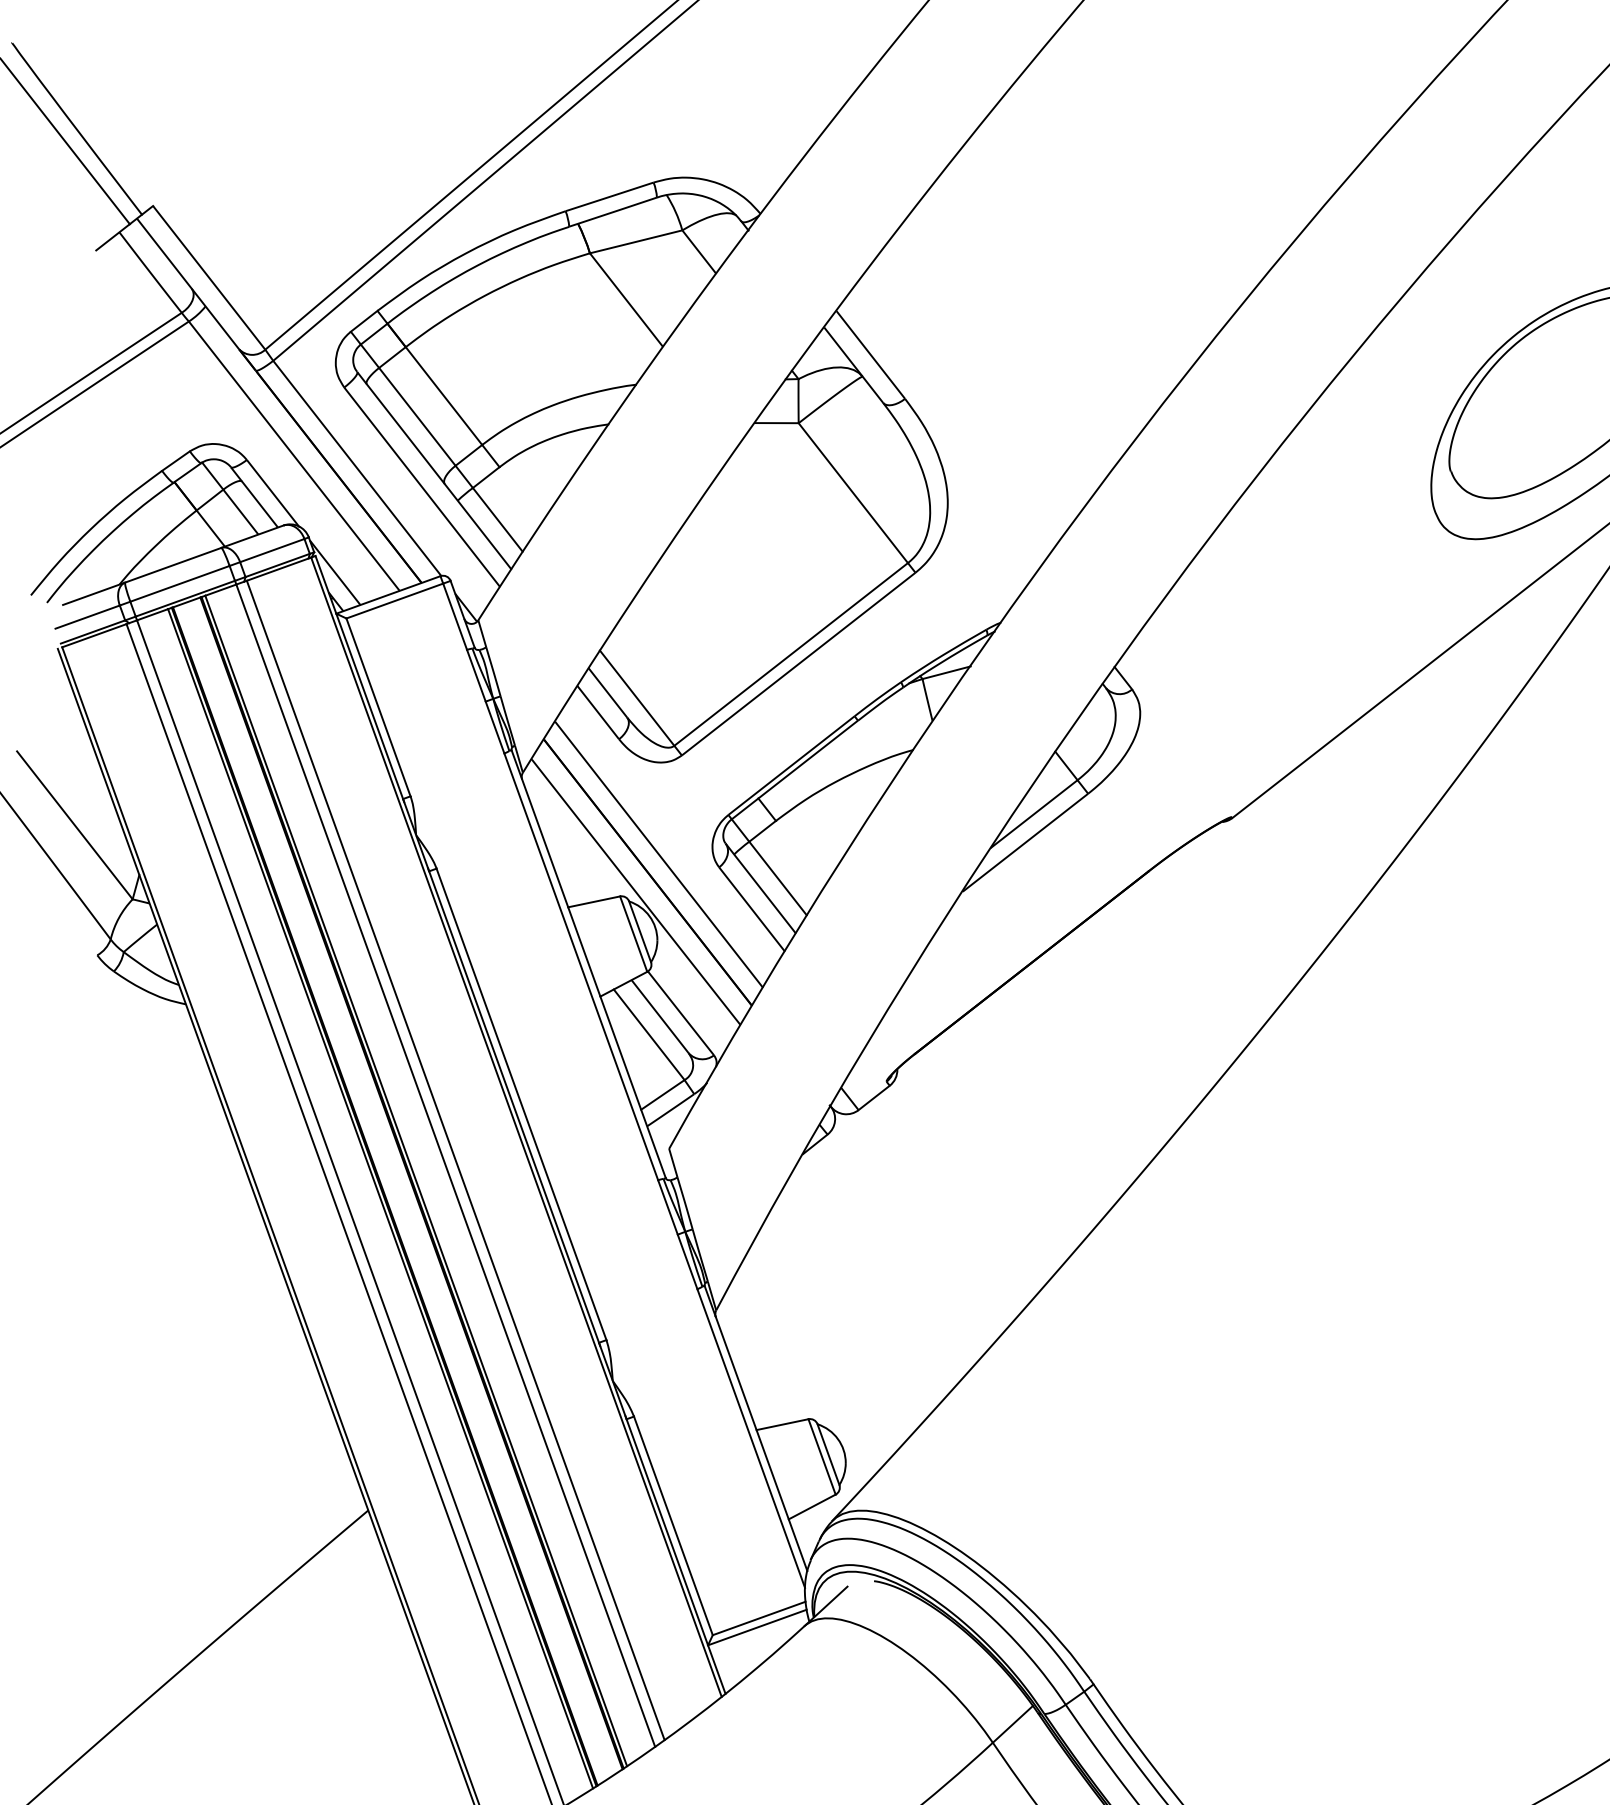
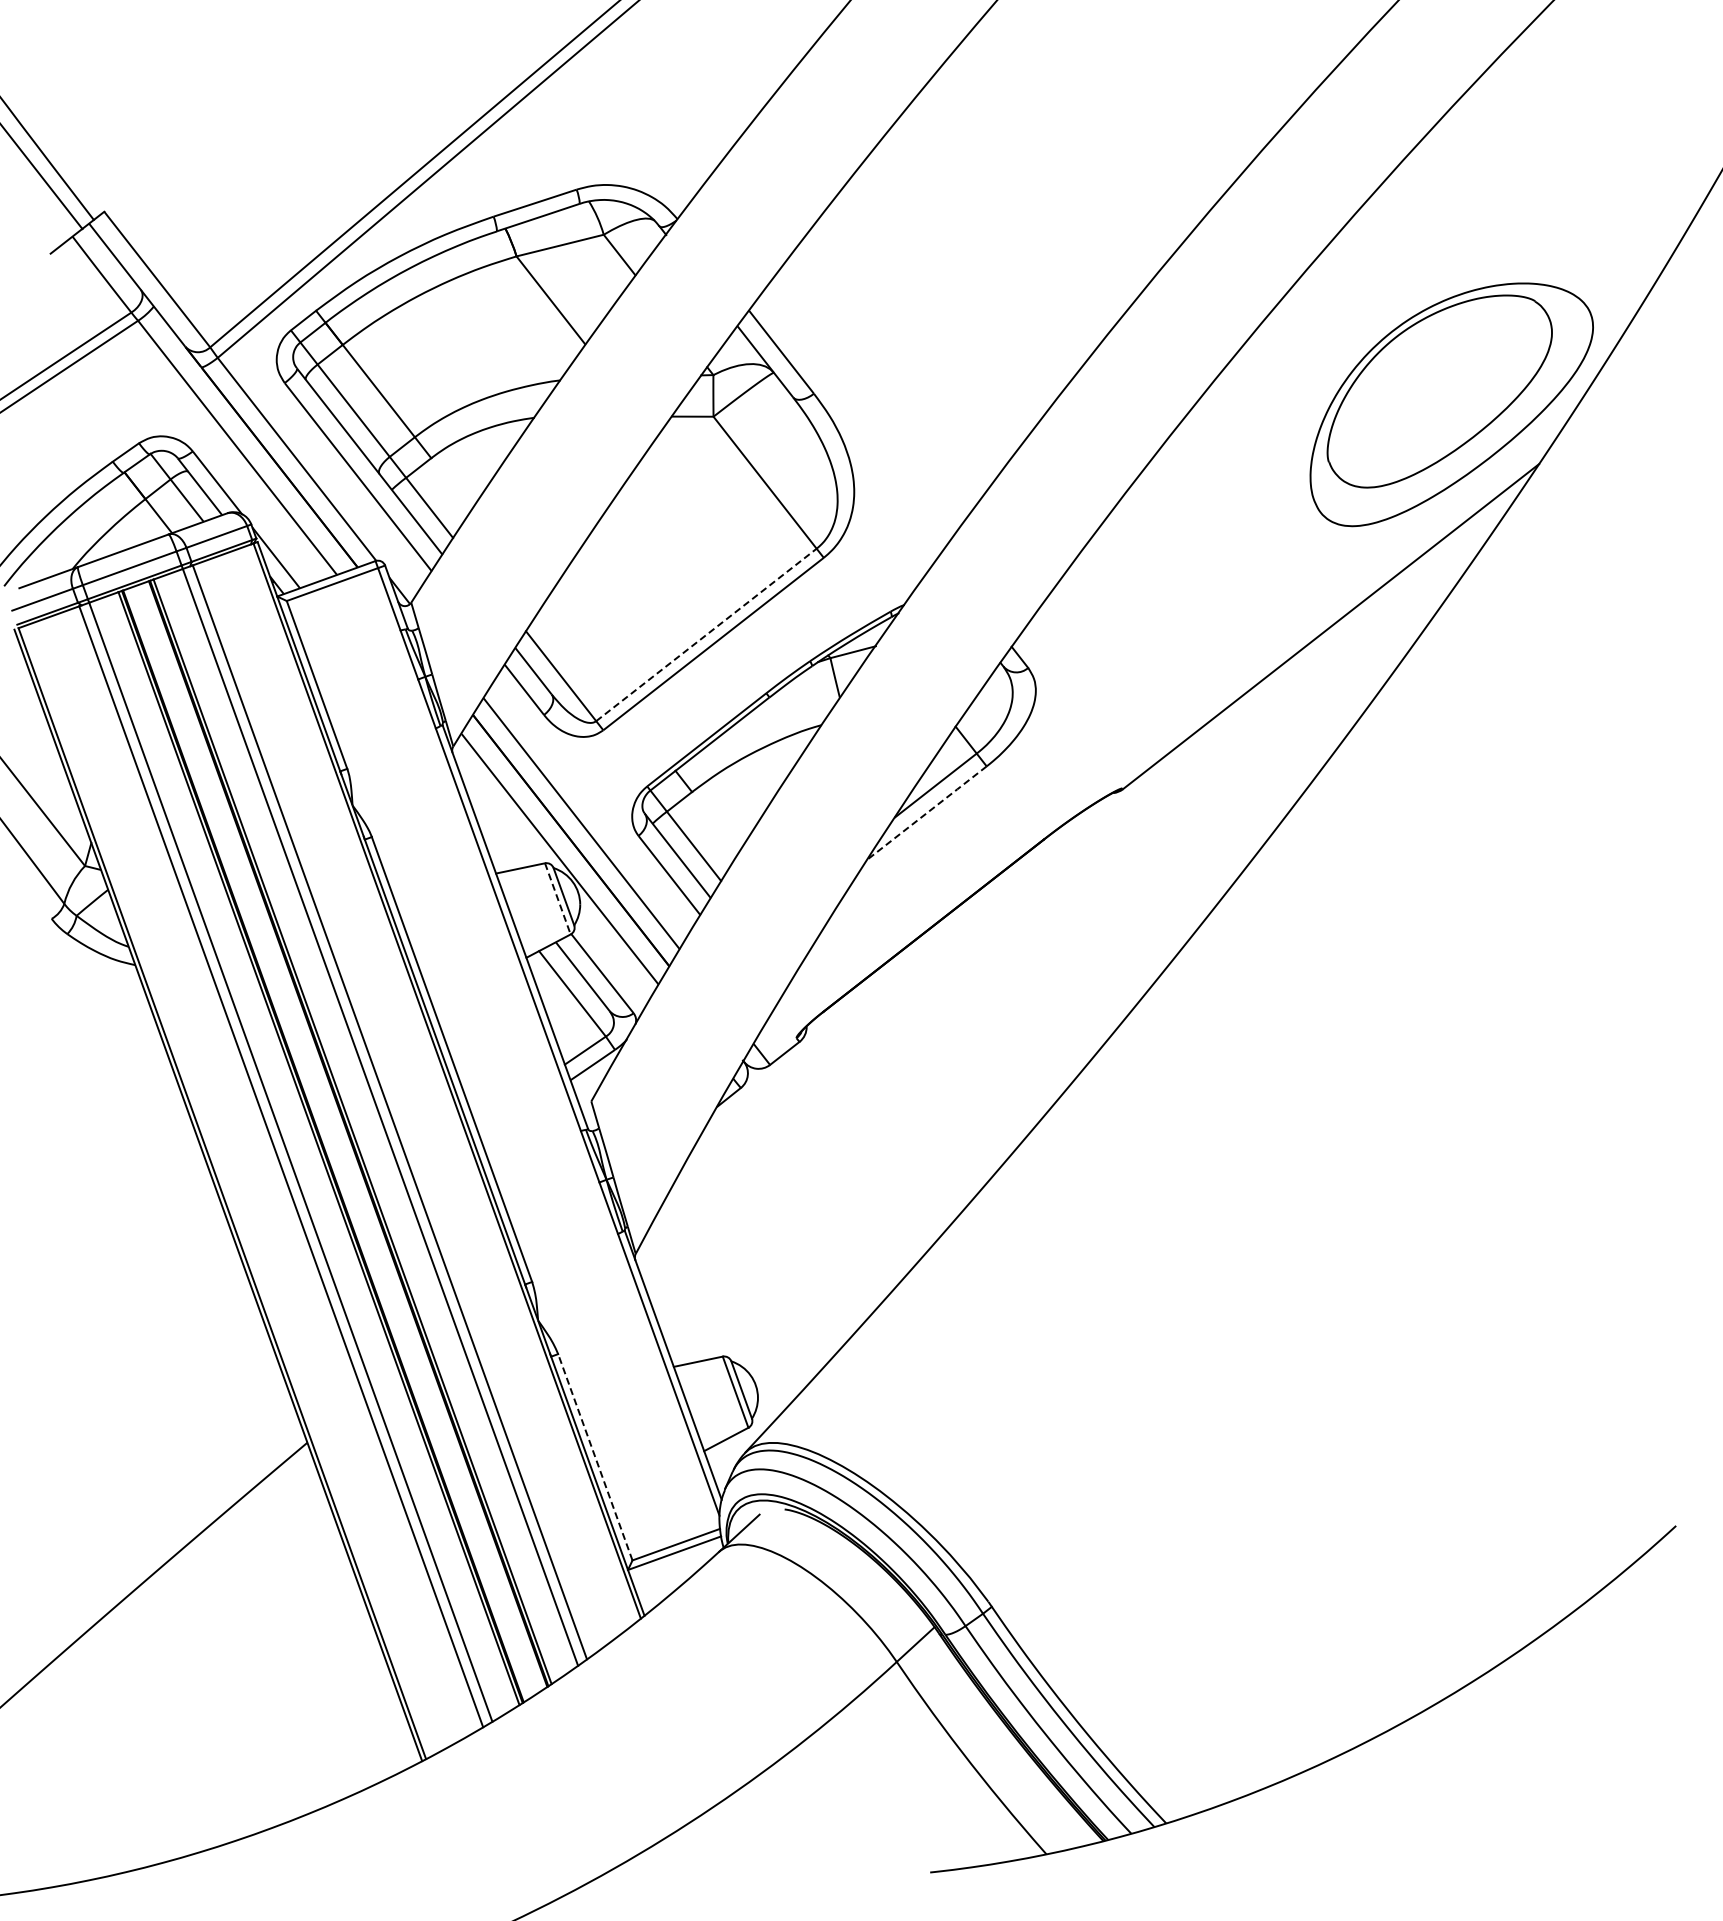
line: (791, 653) -> (706, 634), solid -> dashed
line: (1026, 842) -> (928, 812), solid -> dashed
line: (633, 933) -> (557, 898), solid -> dashed
line: (673, 1526) -> (595, 1457), solid -> dashed

